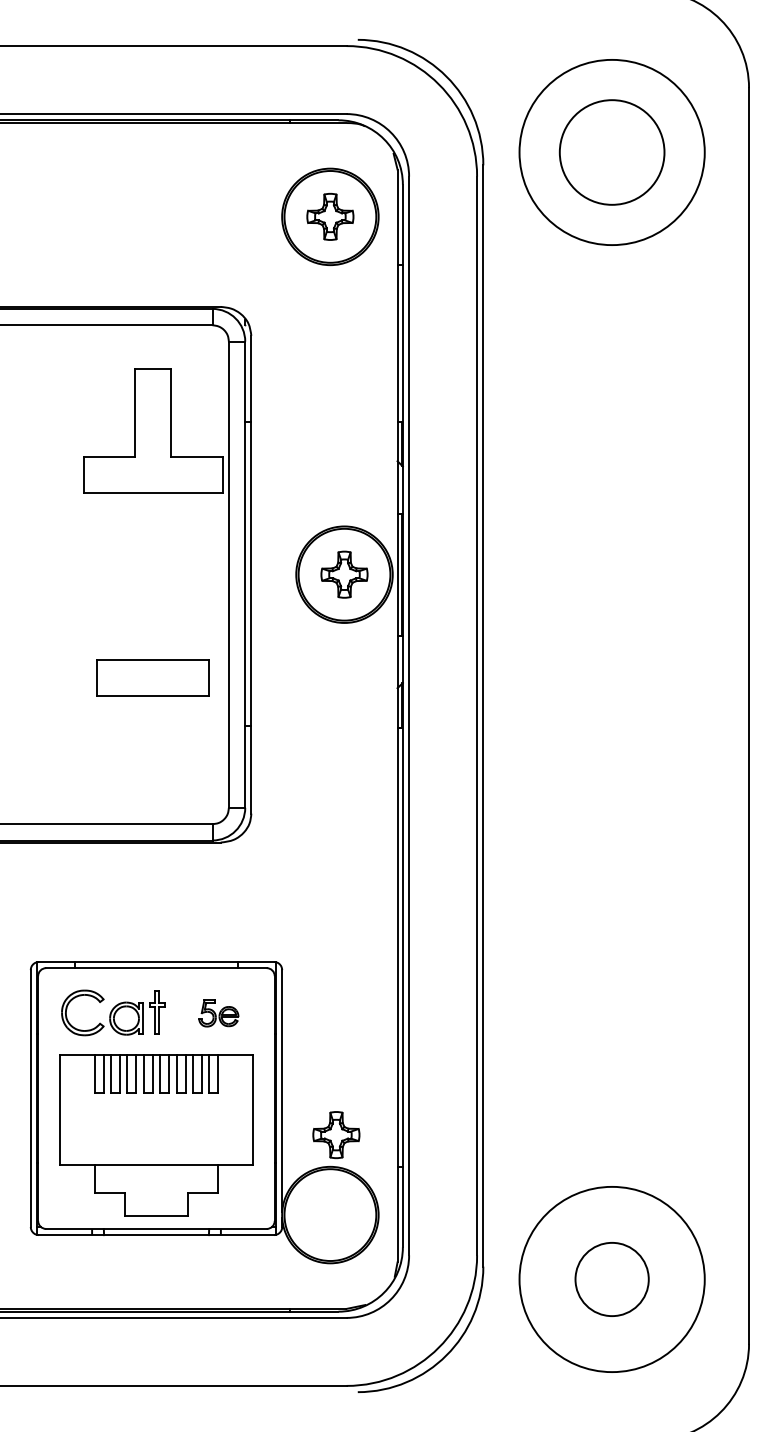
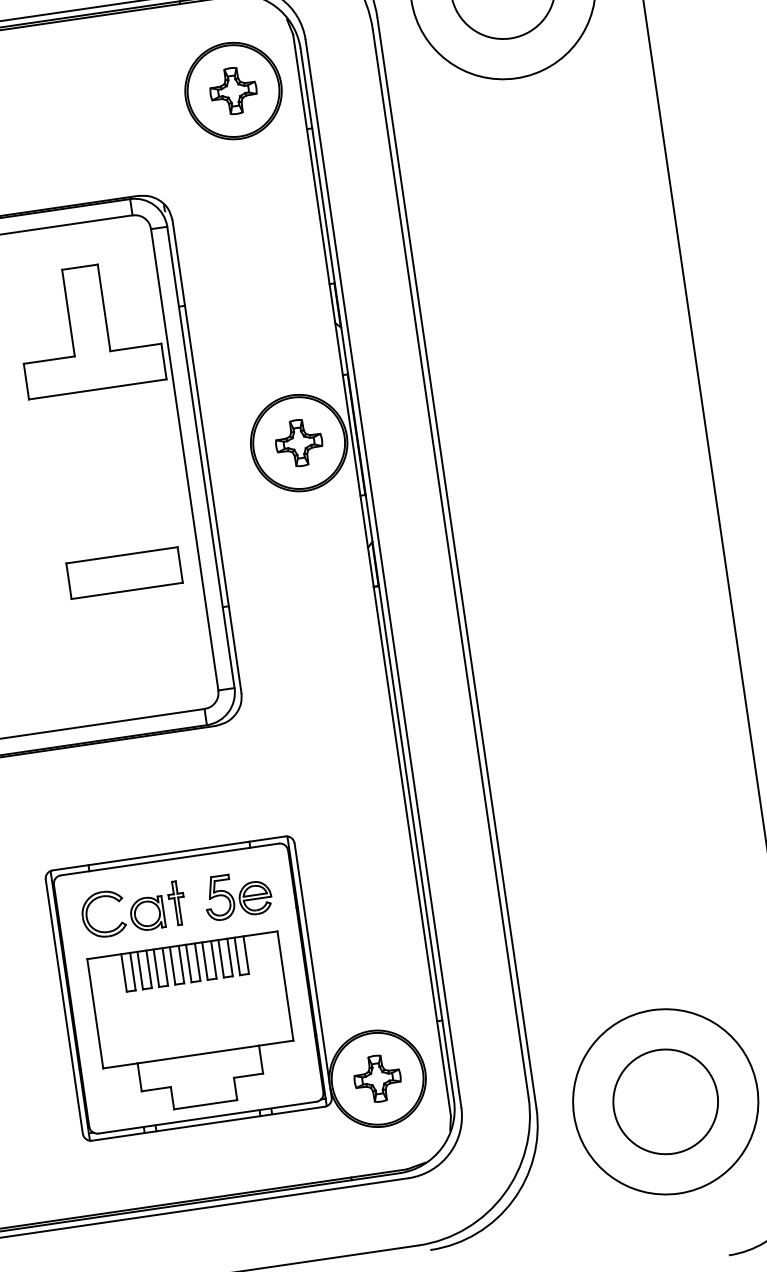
part: (218, 1013) -> (237, 895), size x1.67
part: (336, 1135) -> (377, 1079), moved
circle: (611, 1279) -> (665, 1101), size x1.43

